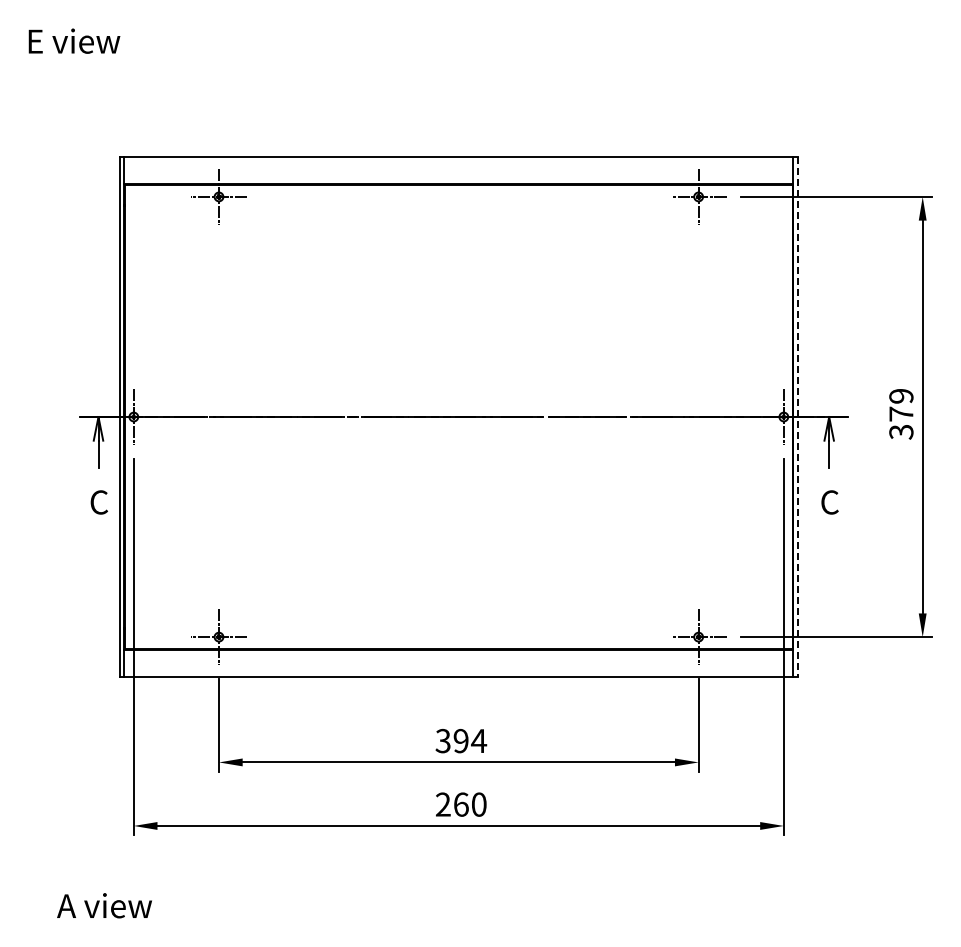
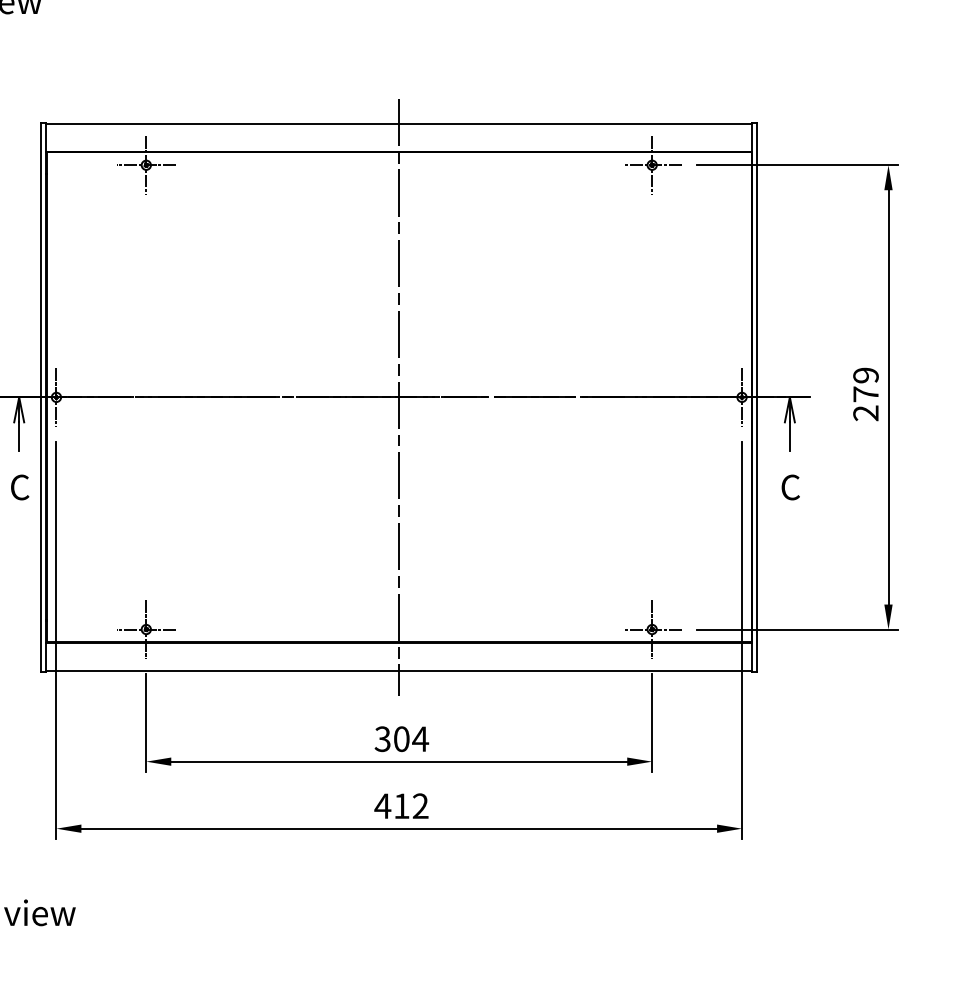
line: (458, 416) -> (398, 396), added
line: (798, 417) -> (757, 397), dashed -> solid
text: (901, 431) -> (866, 412), 379 -> 279
text: (460, 741) -> (401, 739), 394 -> 304
text: (460, 804) -> (401, 806), 260 -> 412

